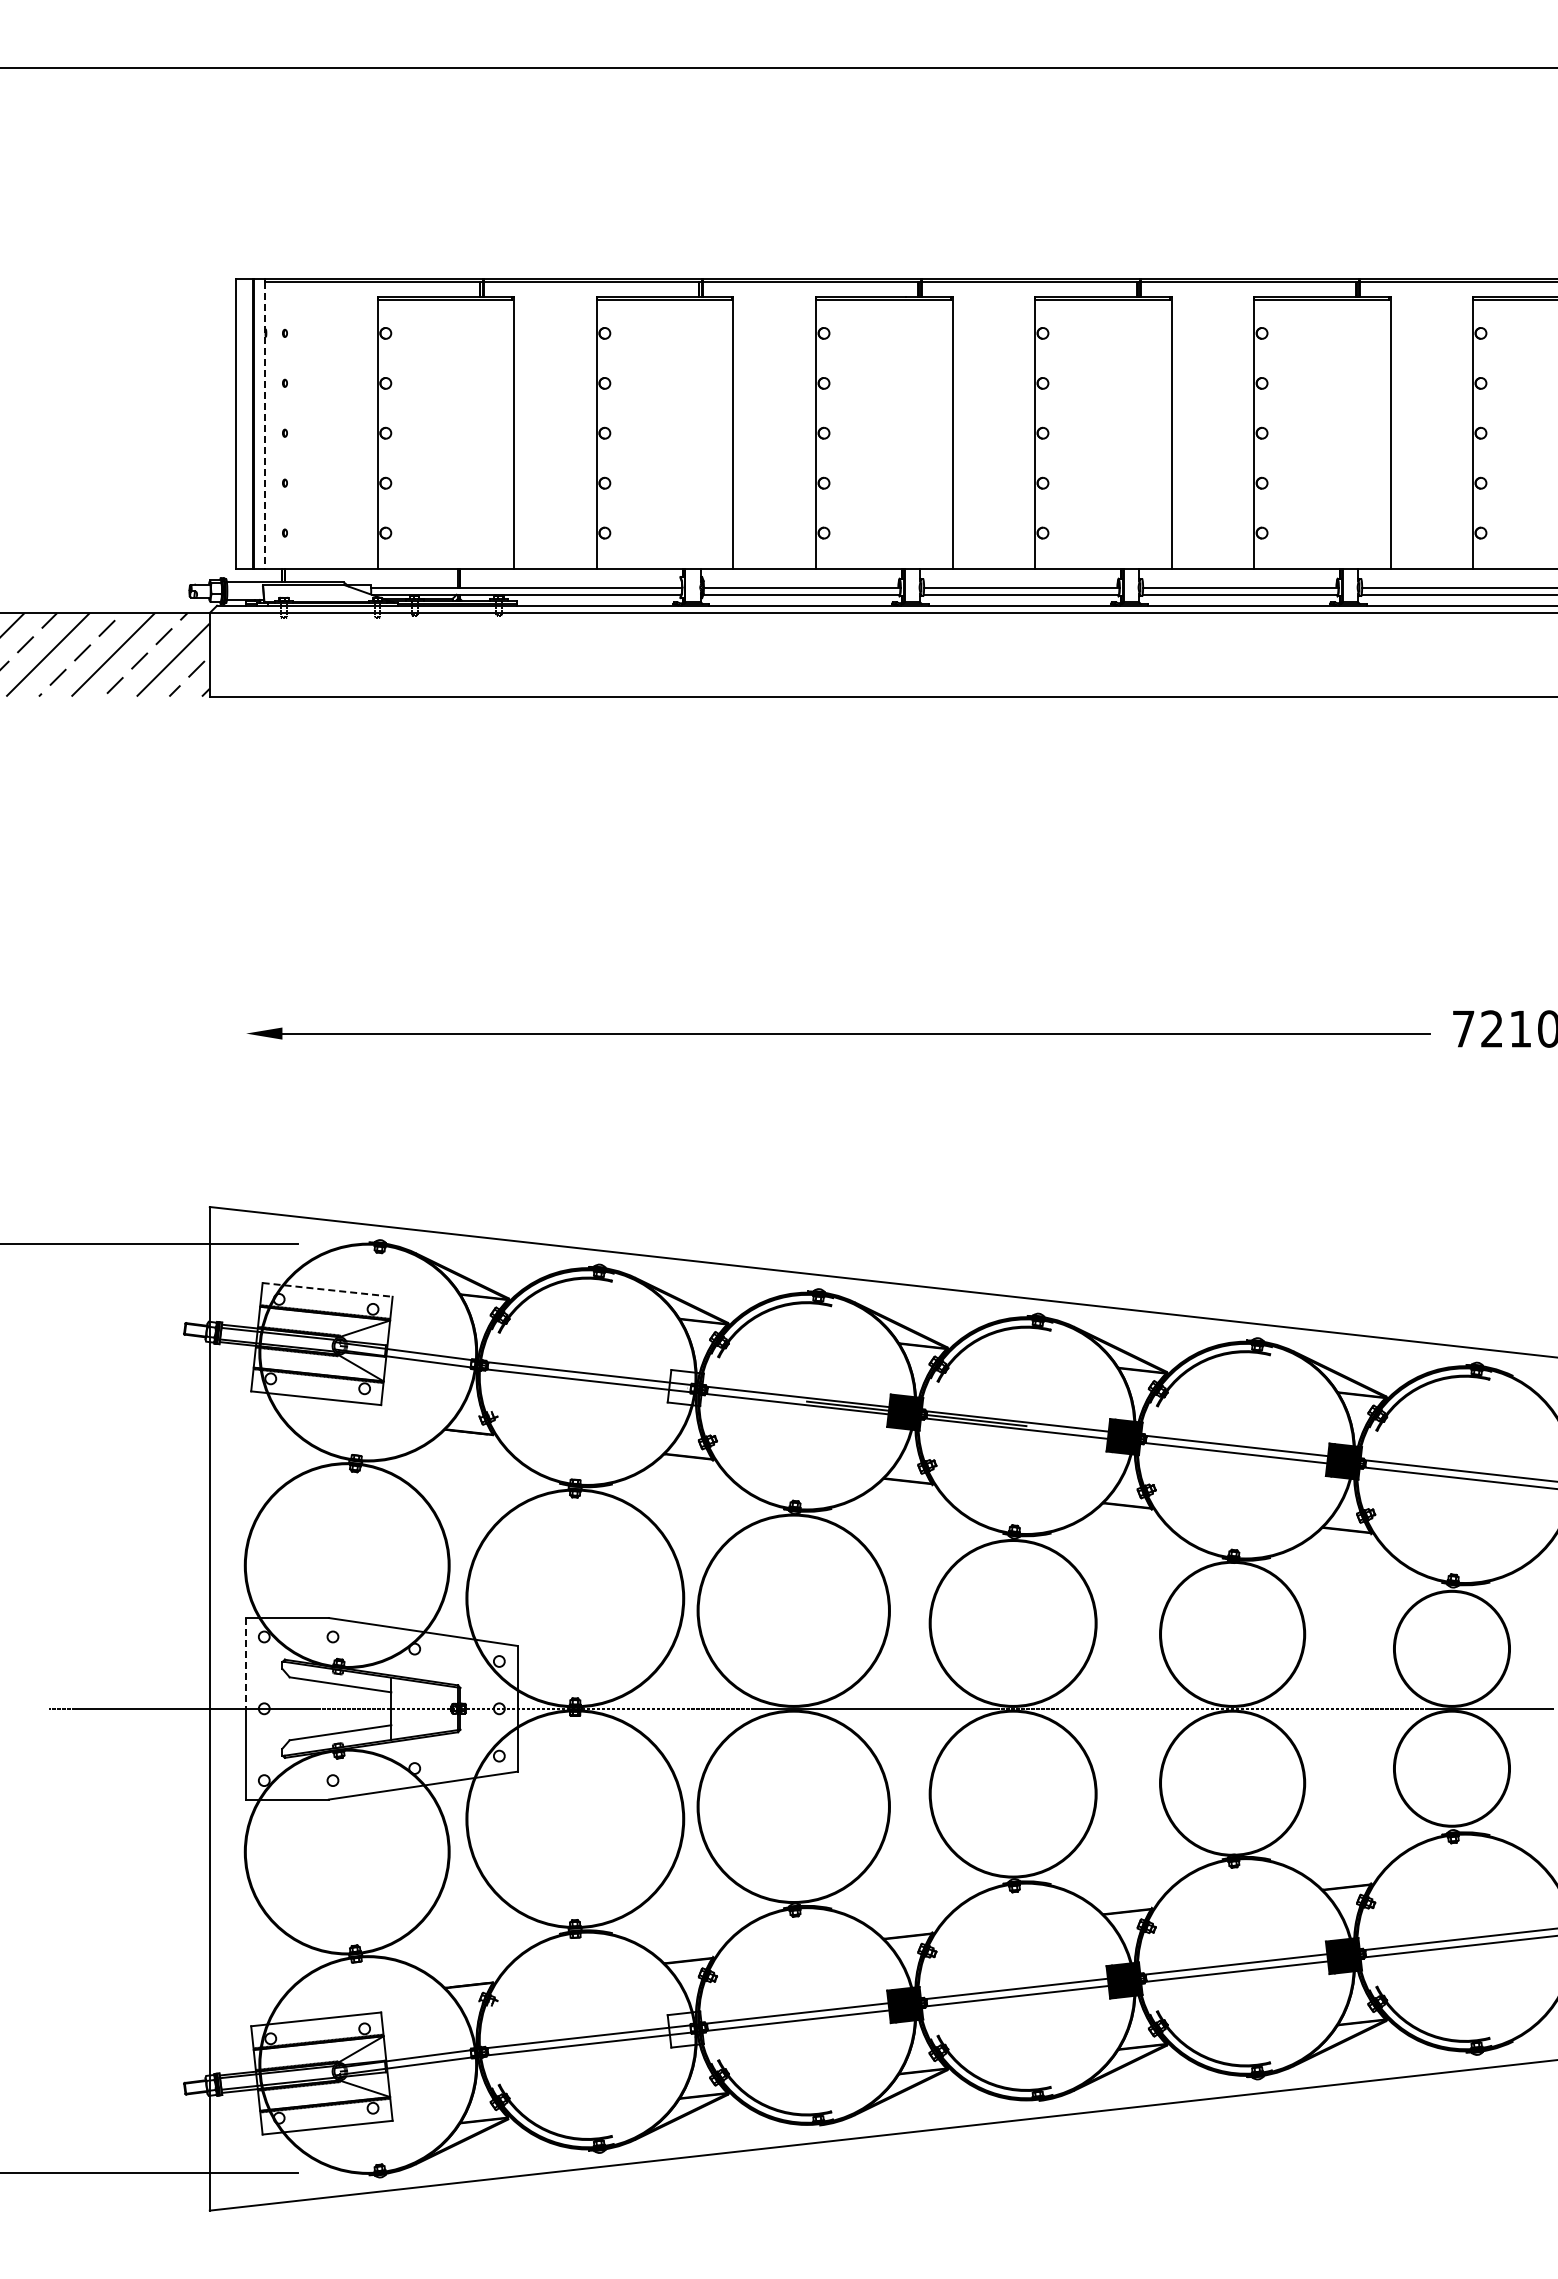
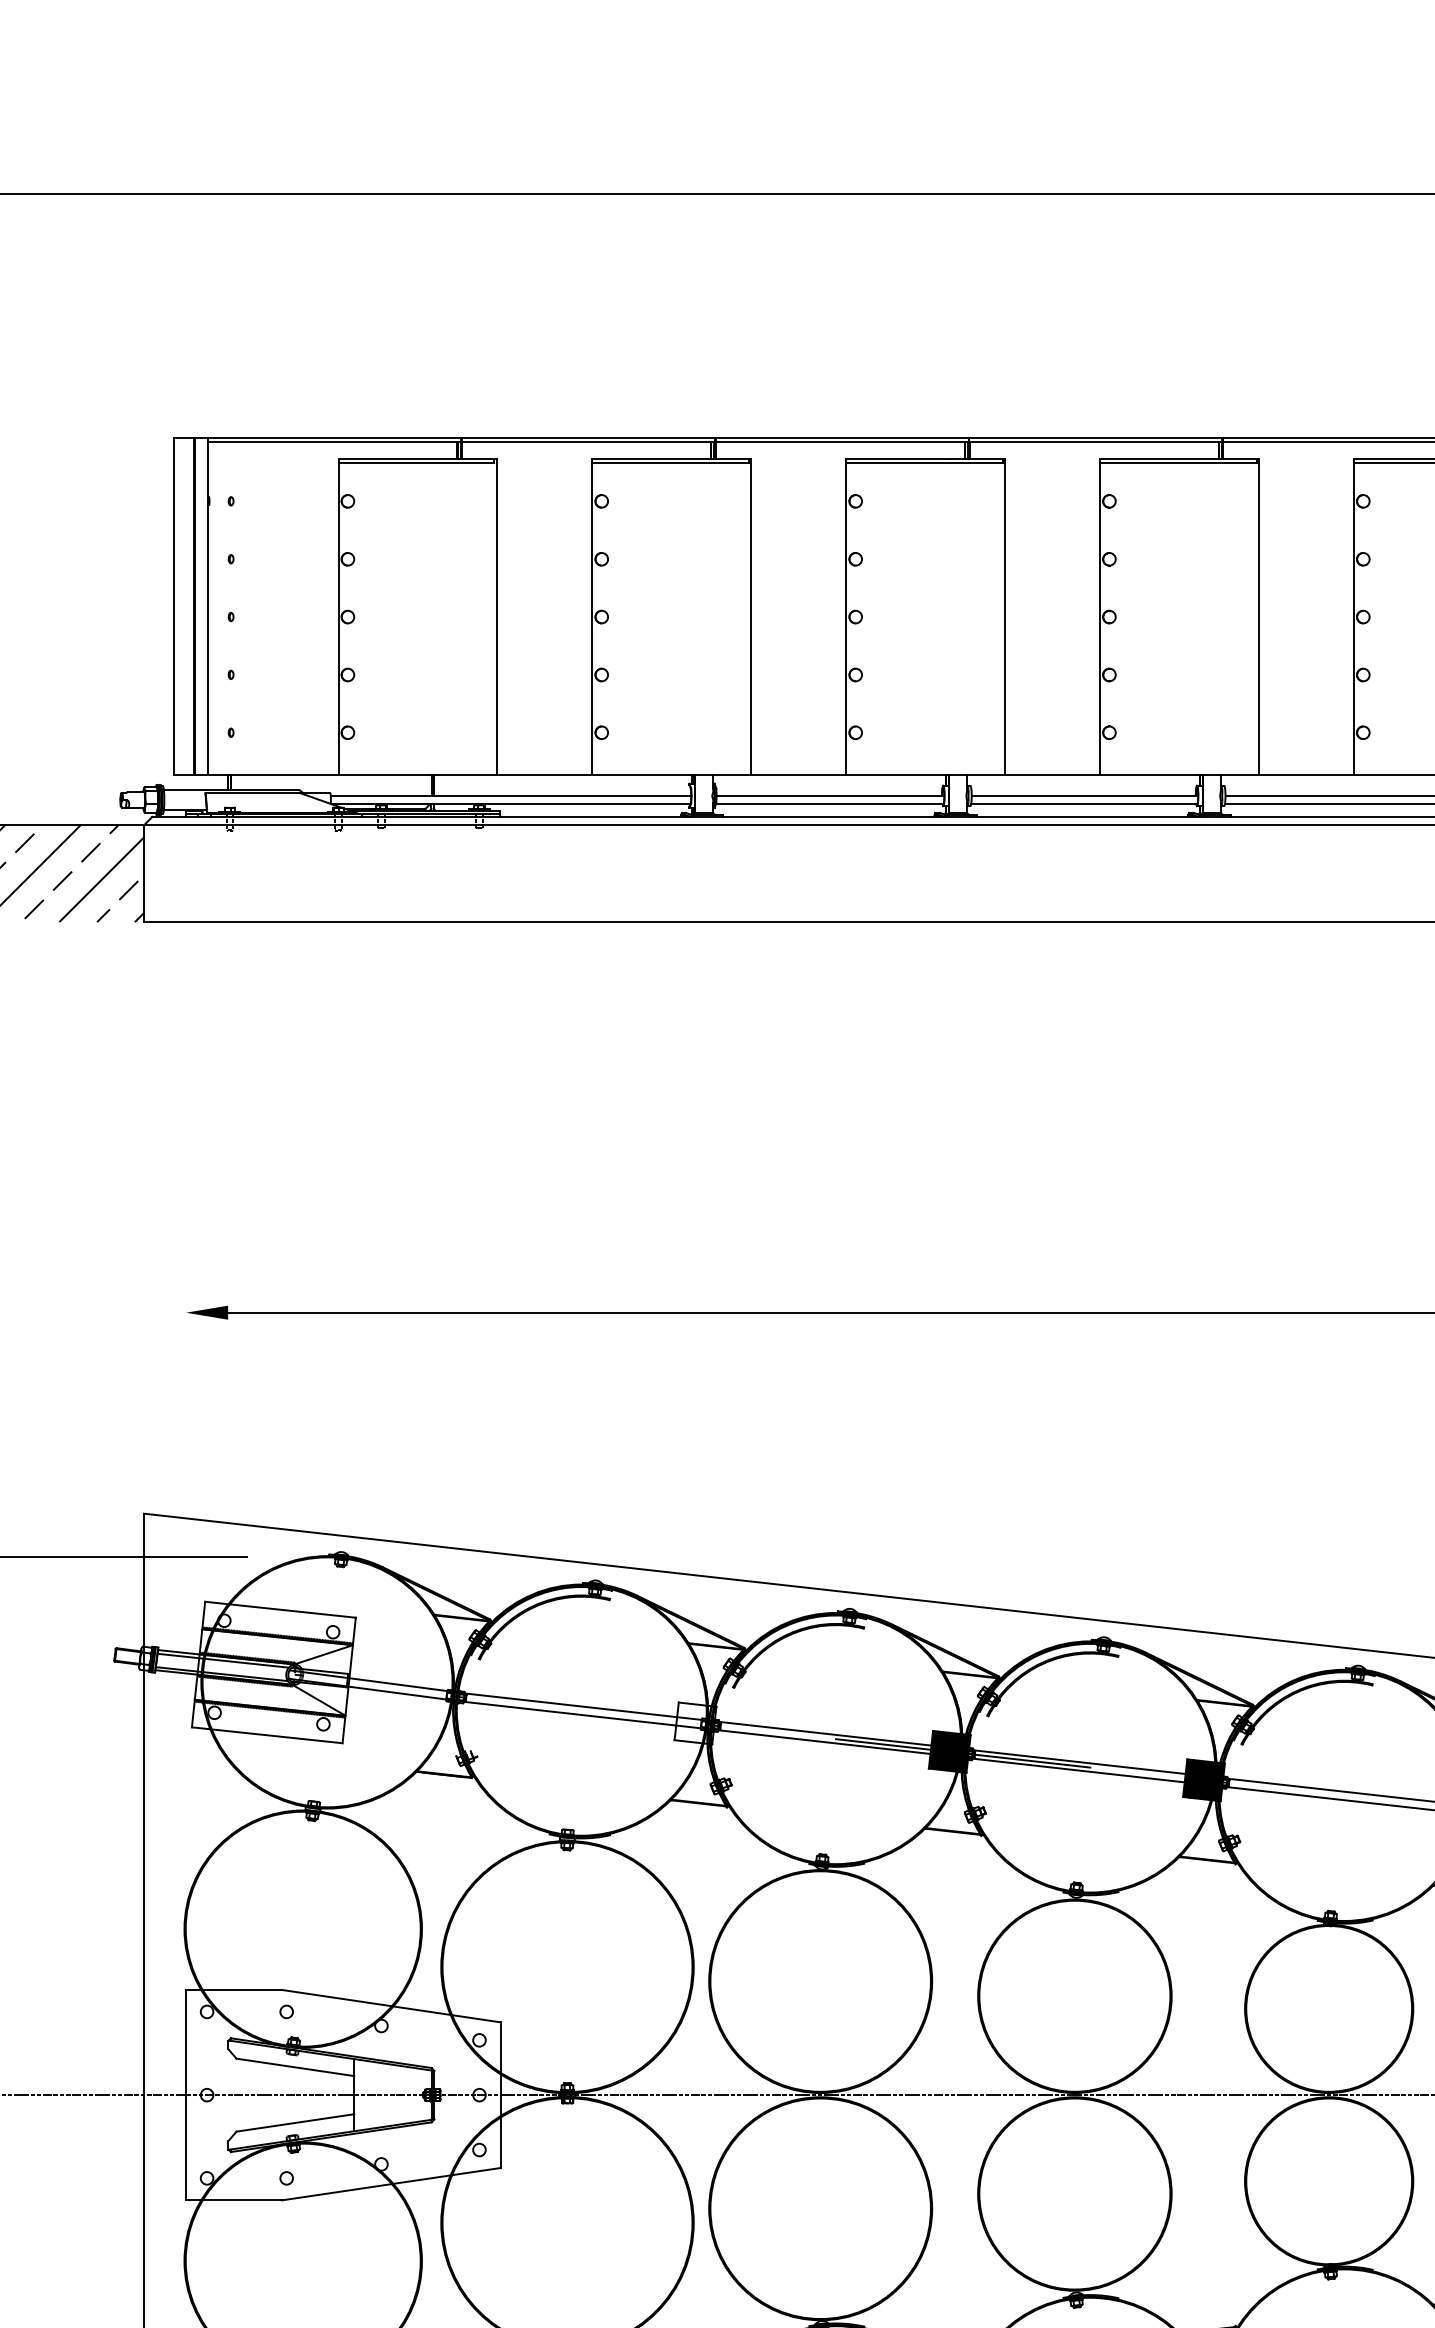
line: (265, 425) -> (208, 608), dashed -> solid
line: (328, 1289) -> (281, 1609), dashed -> solid
line: (246, 1663) -> (186, 2042), dashed -> solid

